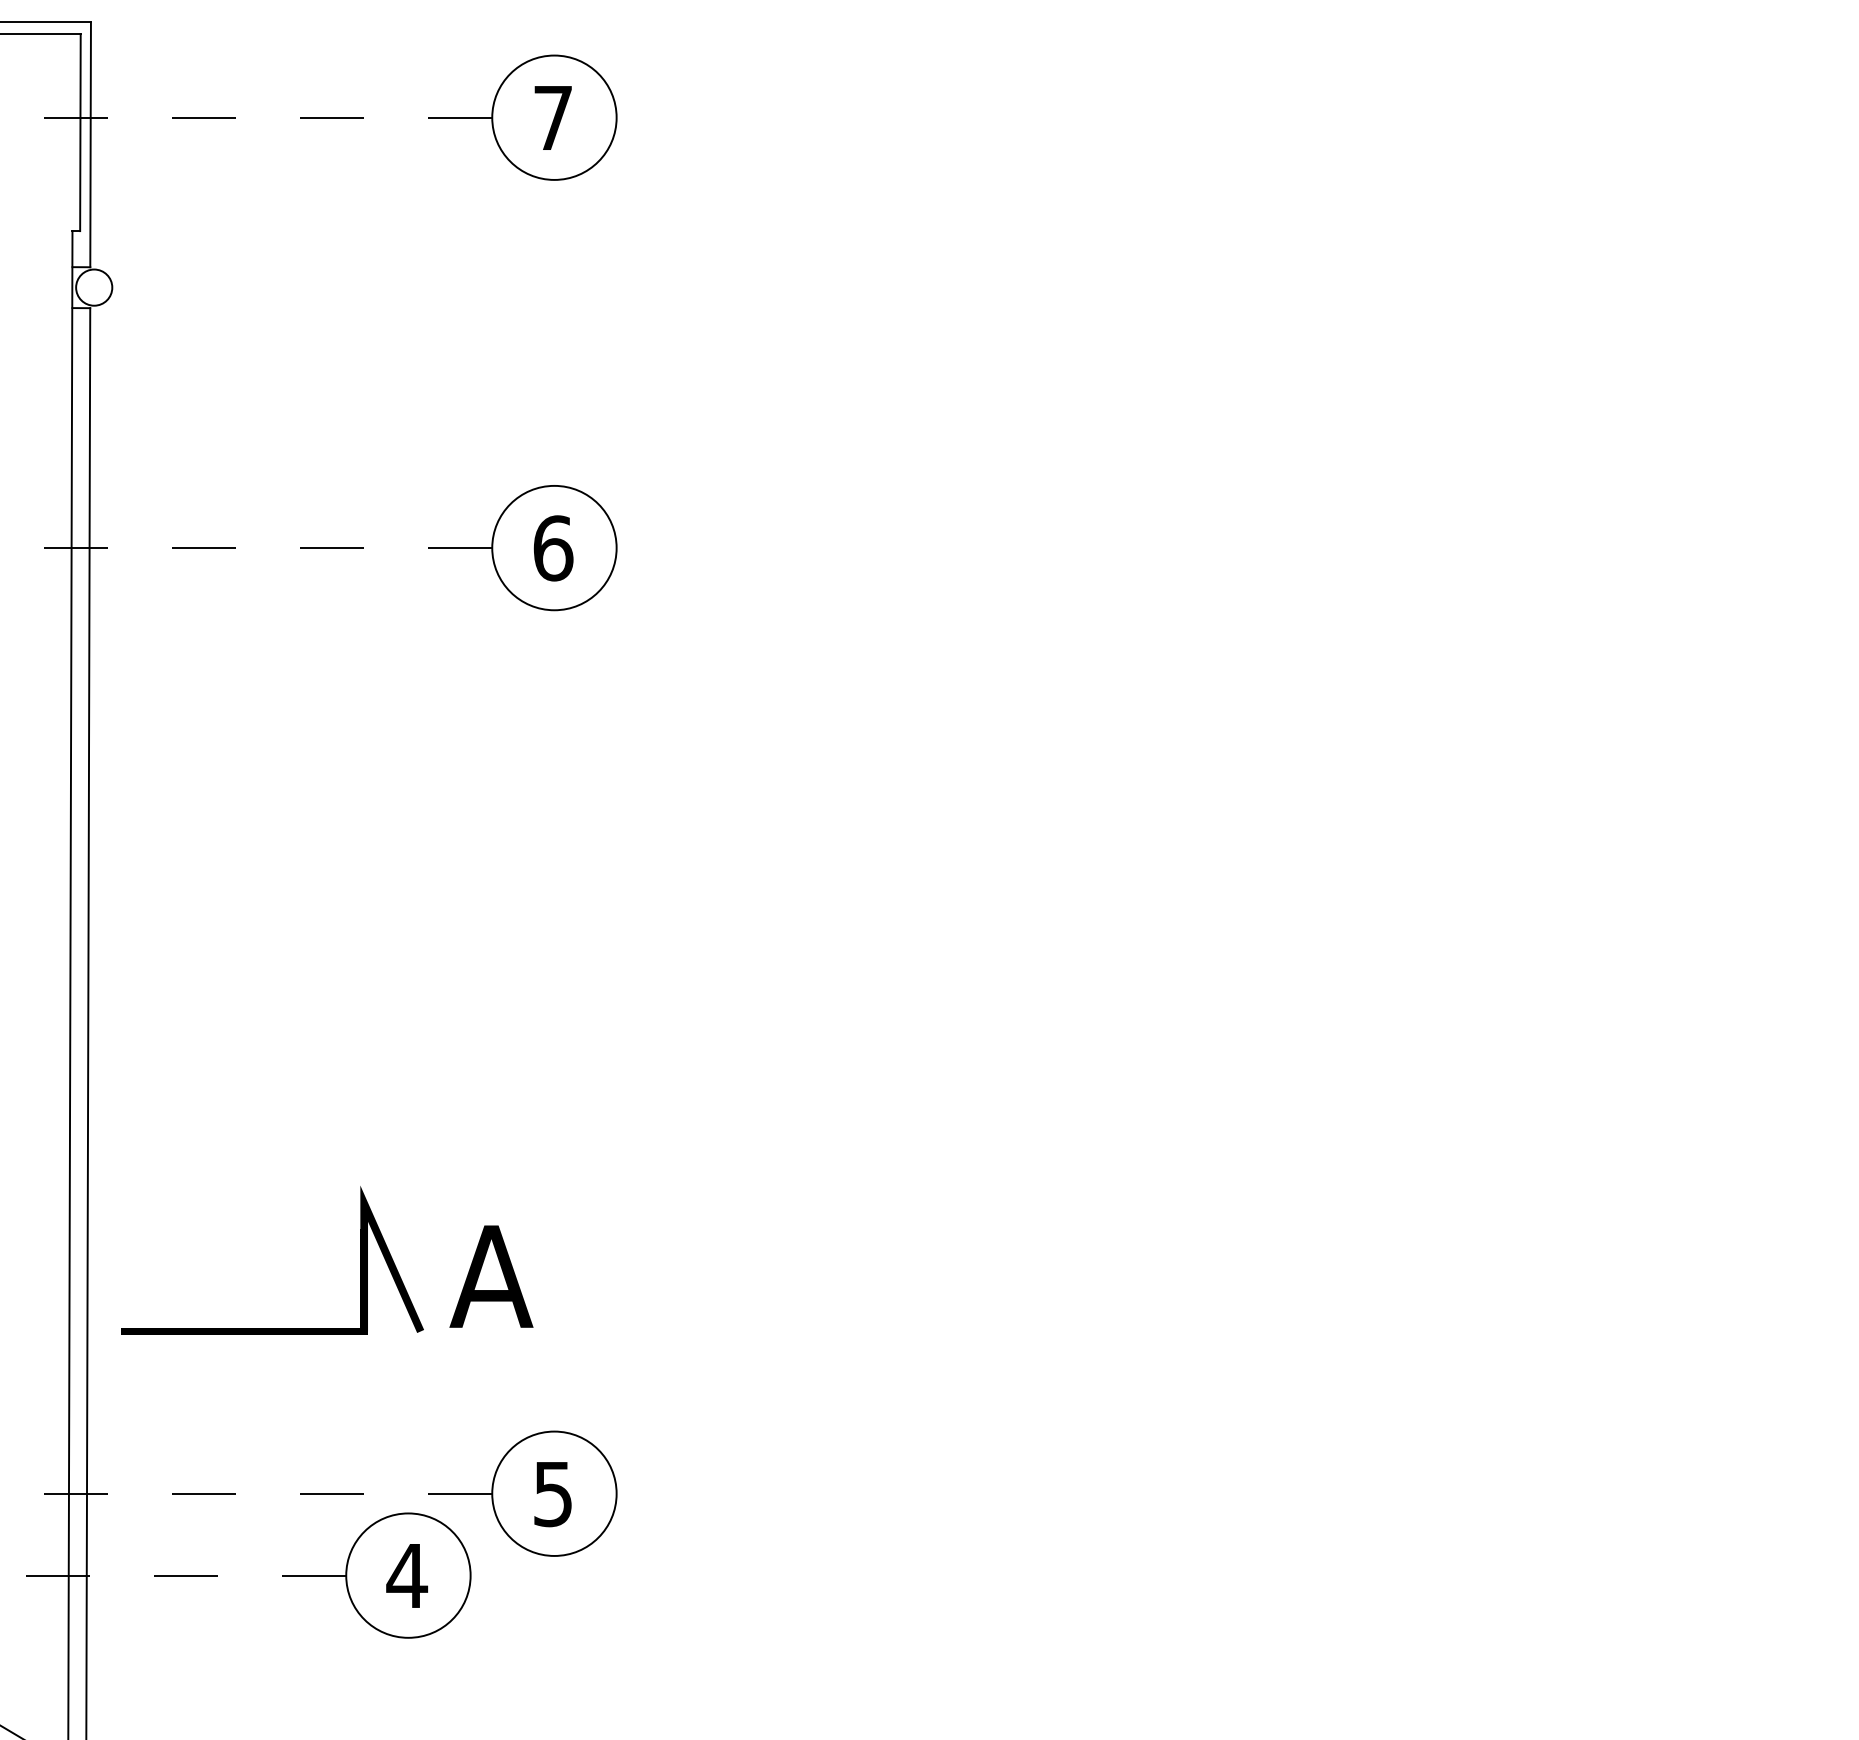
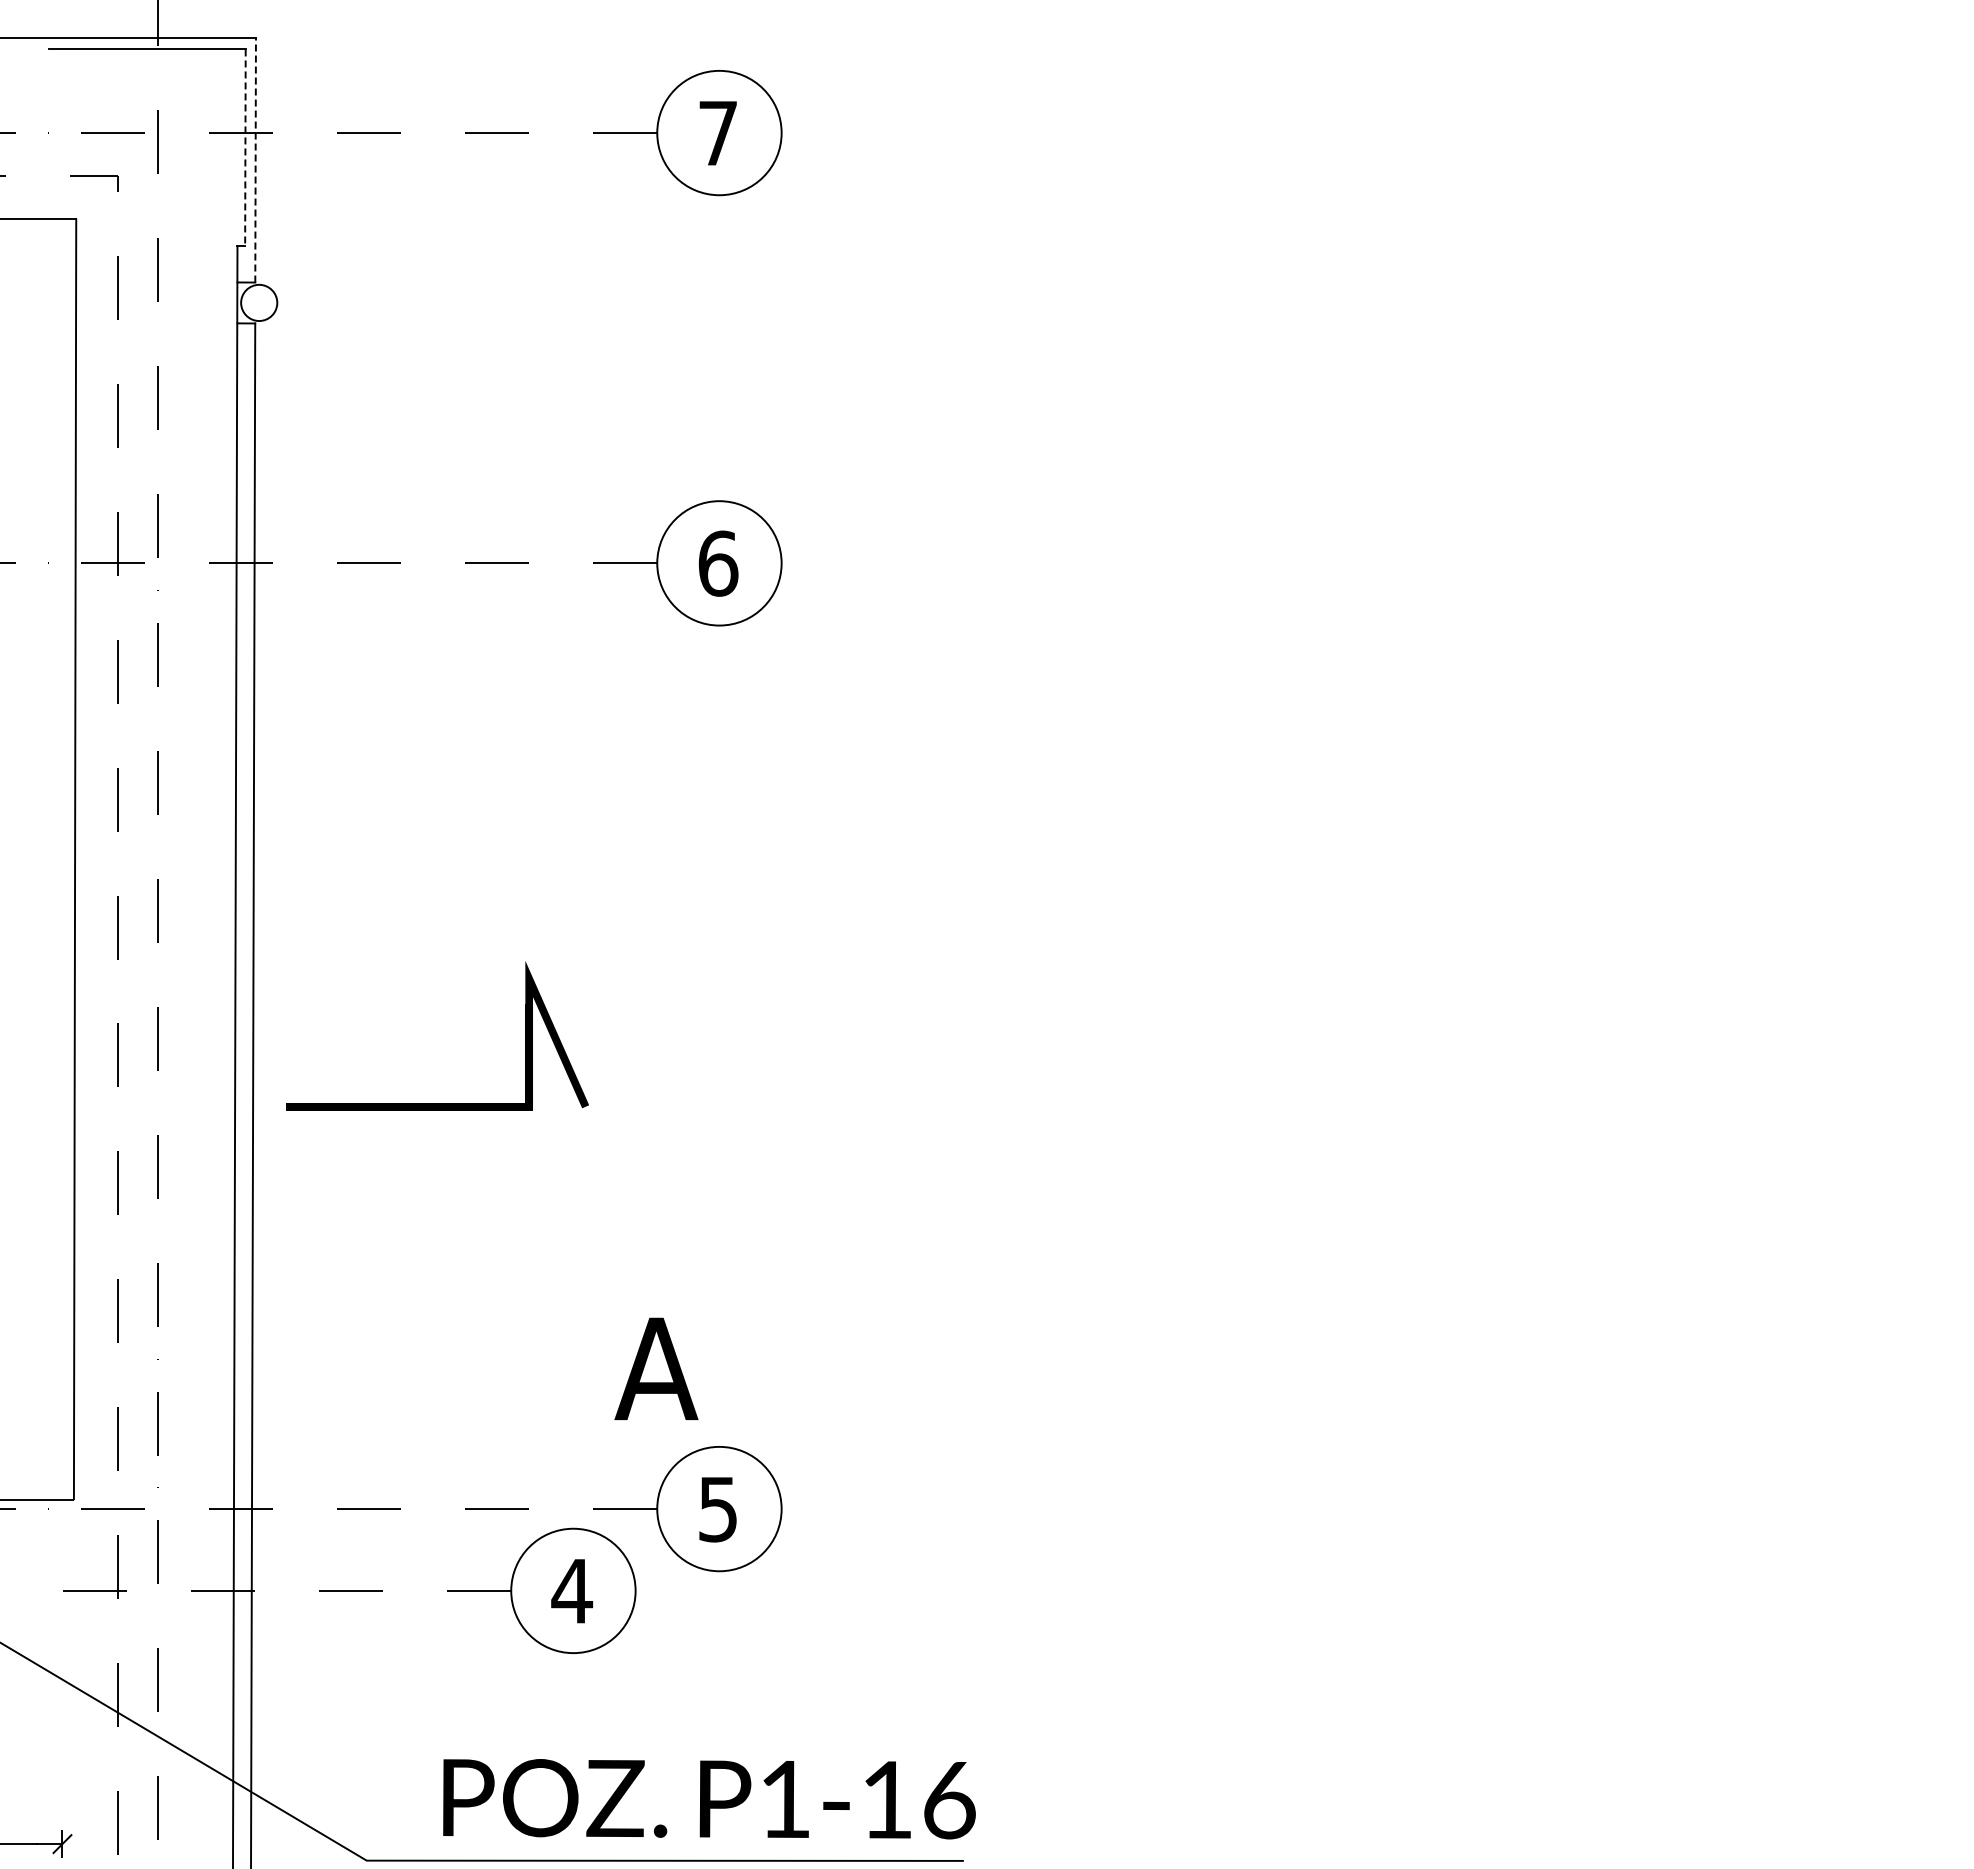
line: (80, 133) -> (245, 148), solid -> dashed
line: (90, 144) -> (255, 159), solid -> dashed
text: (491, 1276) -> (656, 1368), moved
part: (272, 1328) -> (437, 1103), moved

